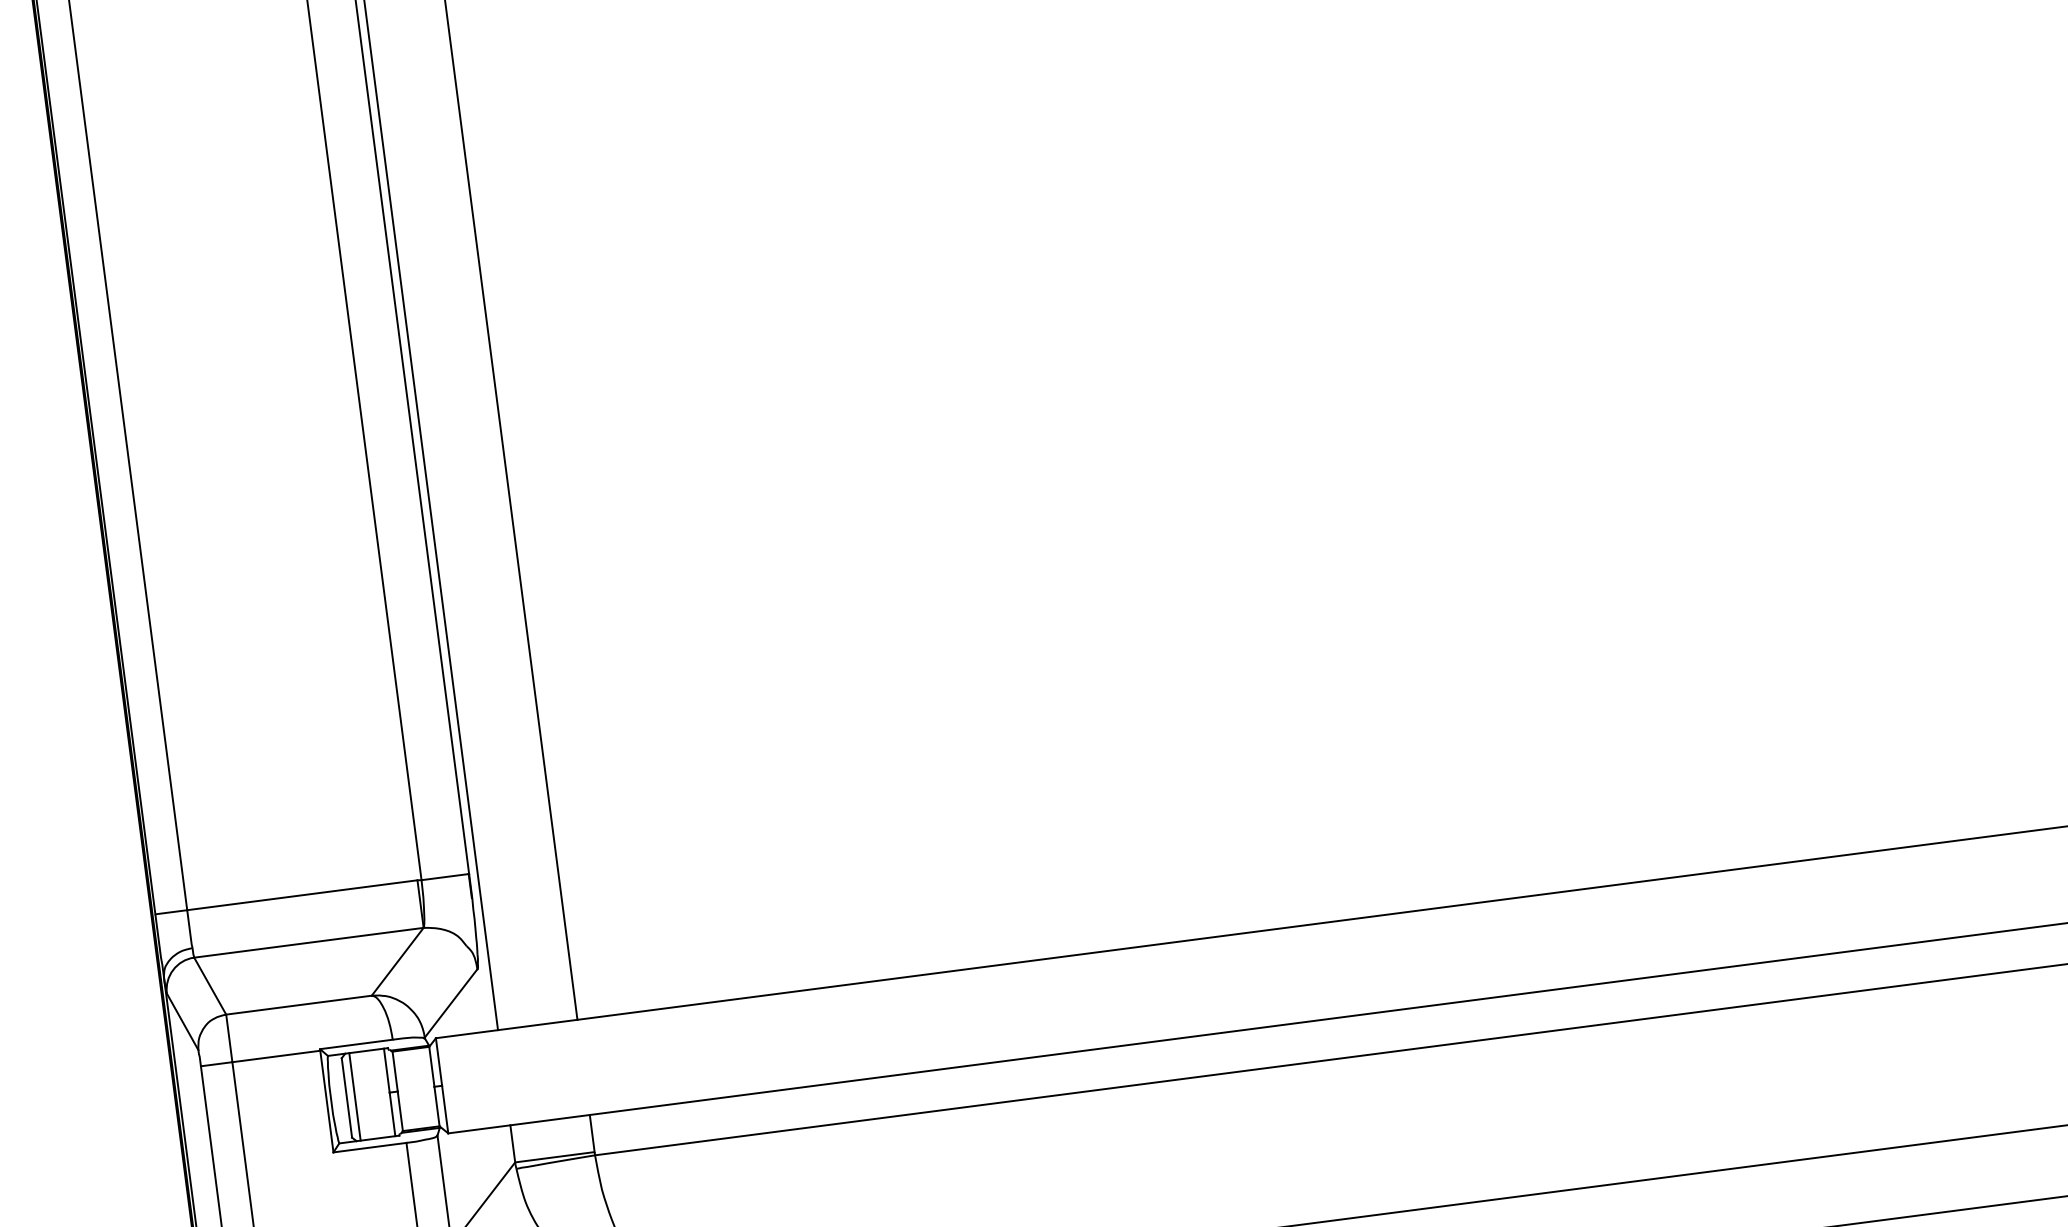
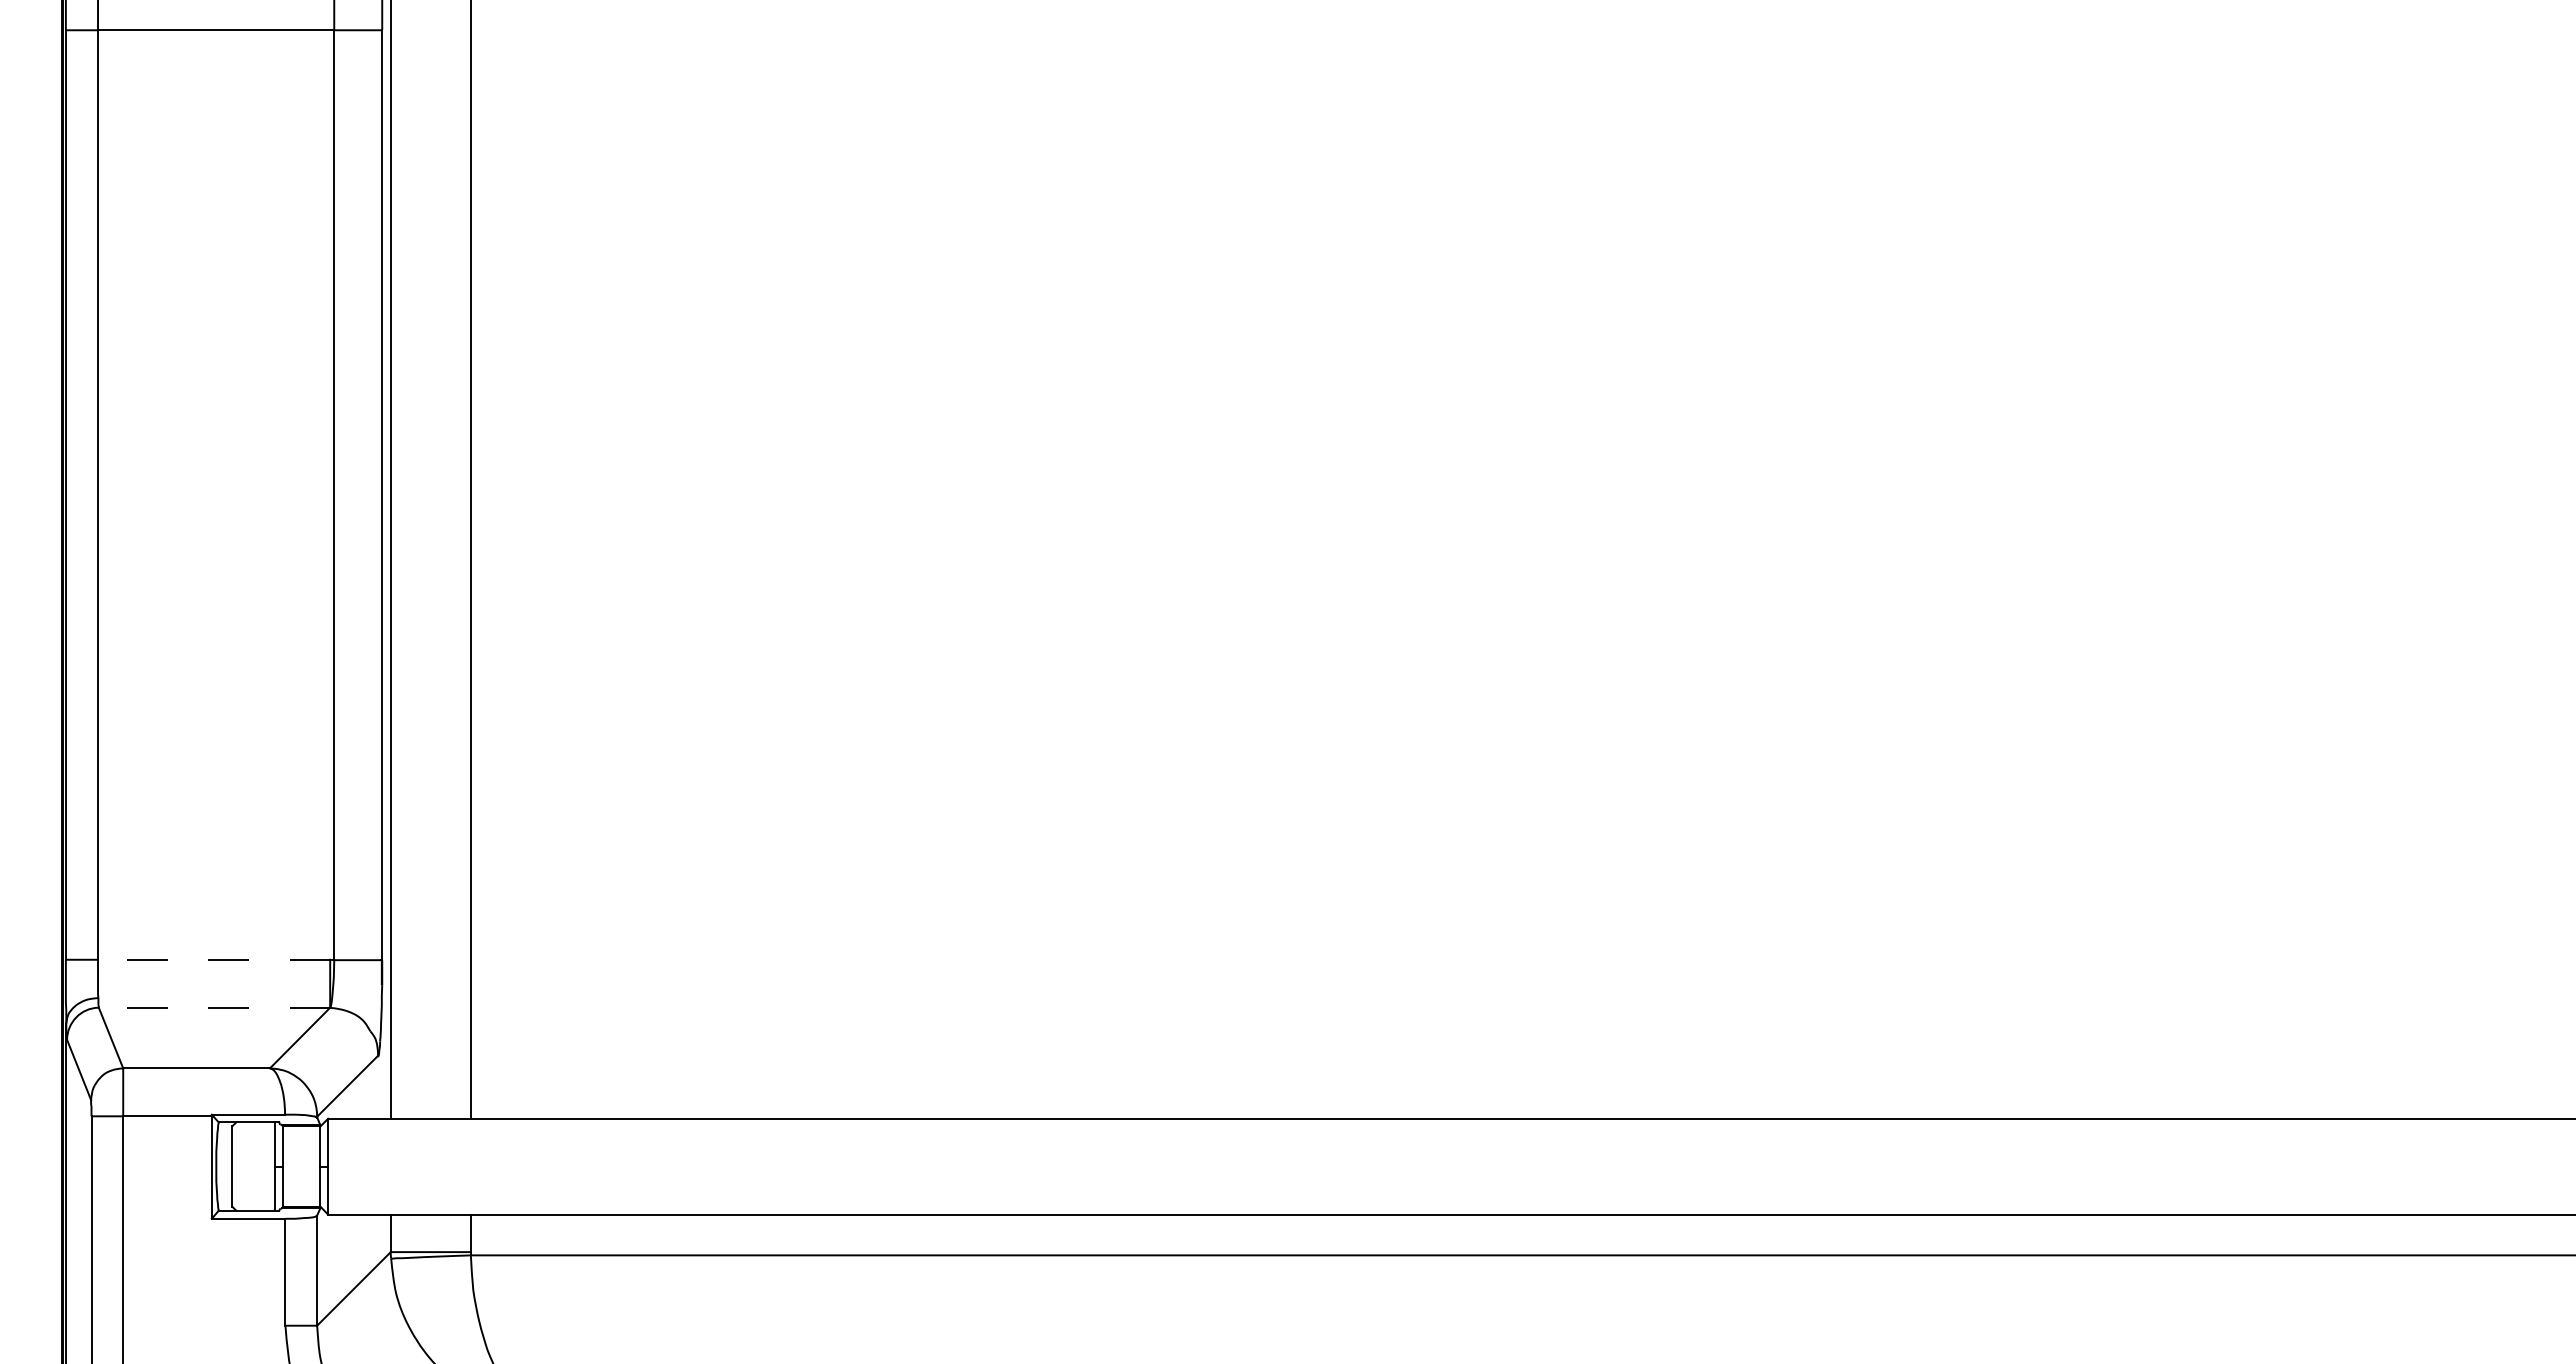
line: (301, 895) -> (213, 959), solid -> dashed
line: (308, 942) -> (214, 1007), solid -> dashed
line: (355, 1096) -> (240, 1166), removed

